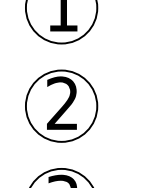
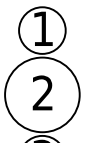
circle: (61, 105) -> (42, 94), size x1.6

